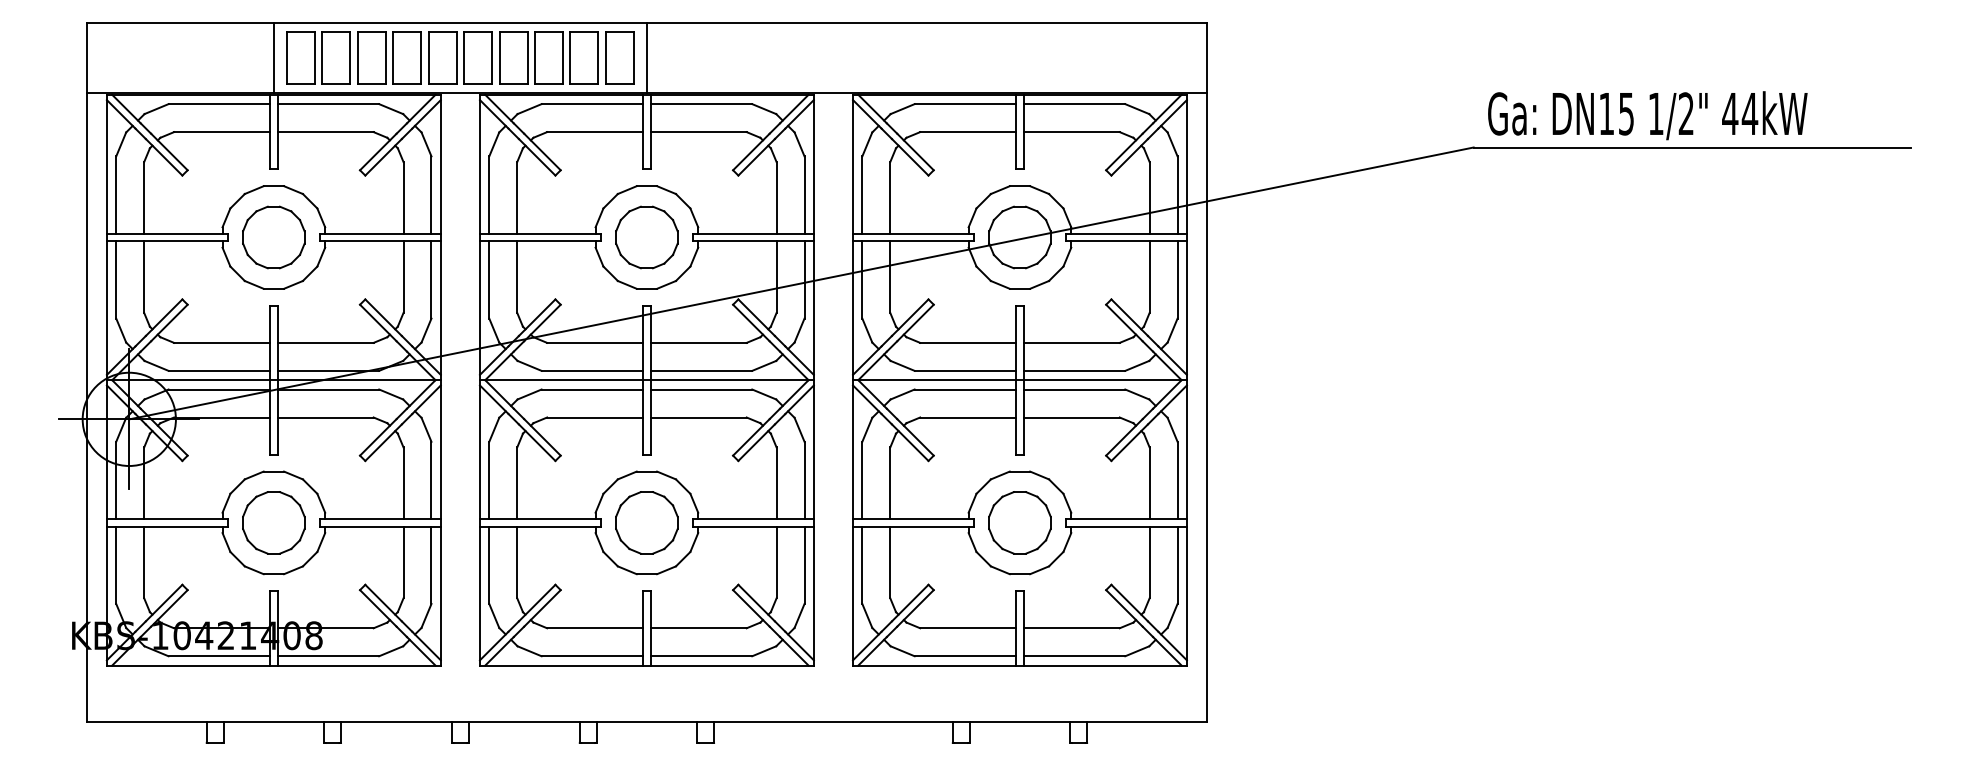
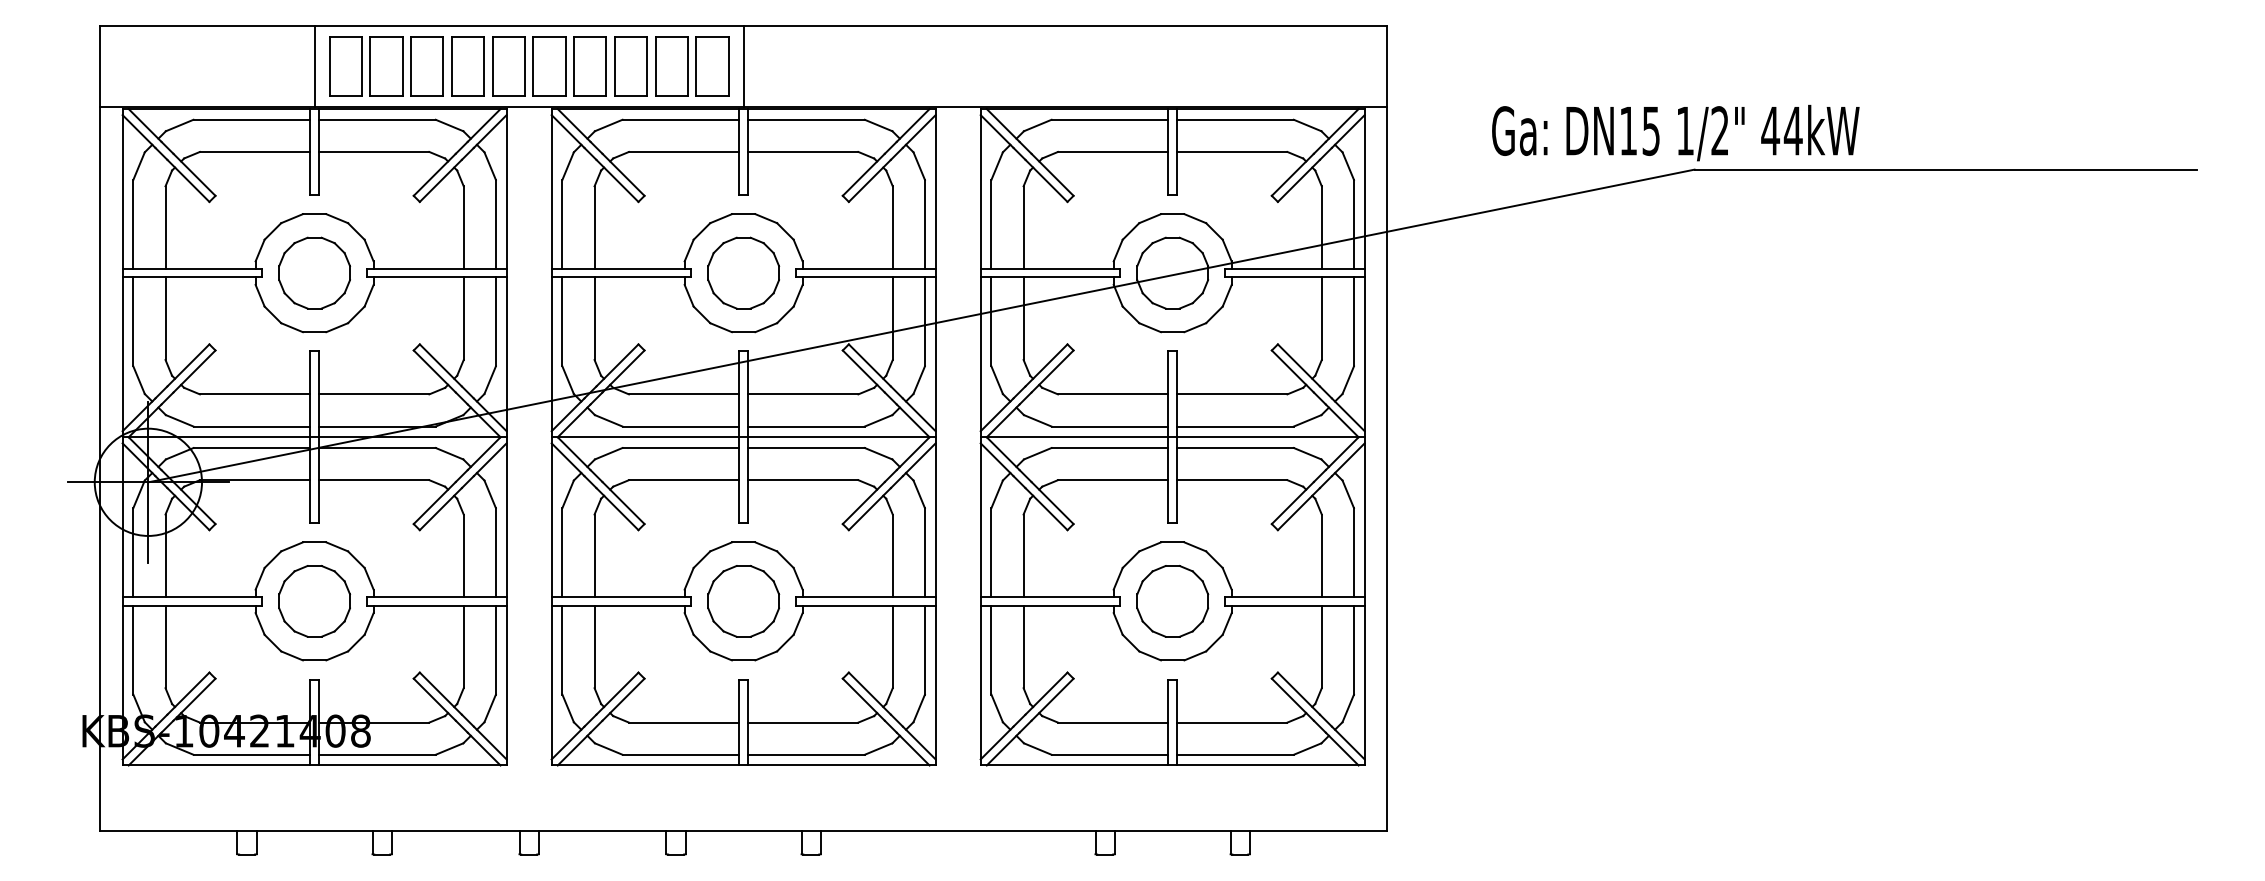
text: (1647, 115) -> (1675, 132), moved

